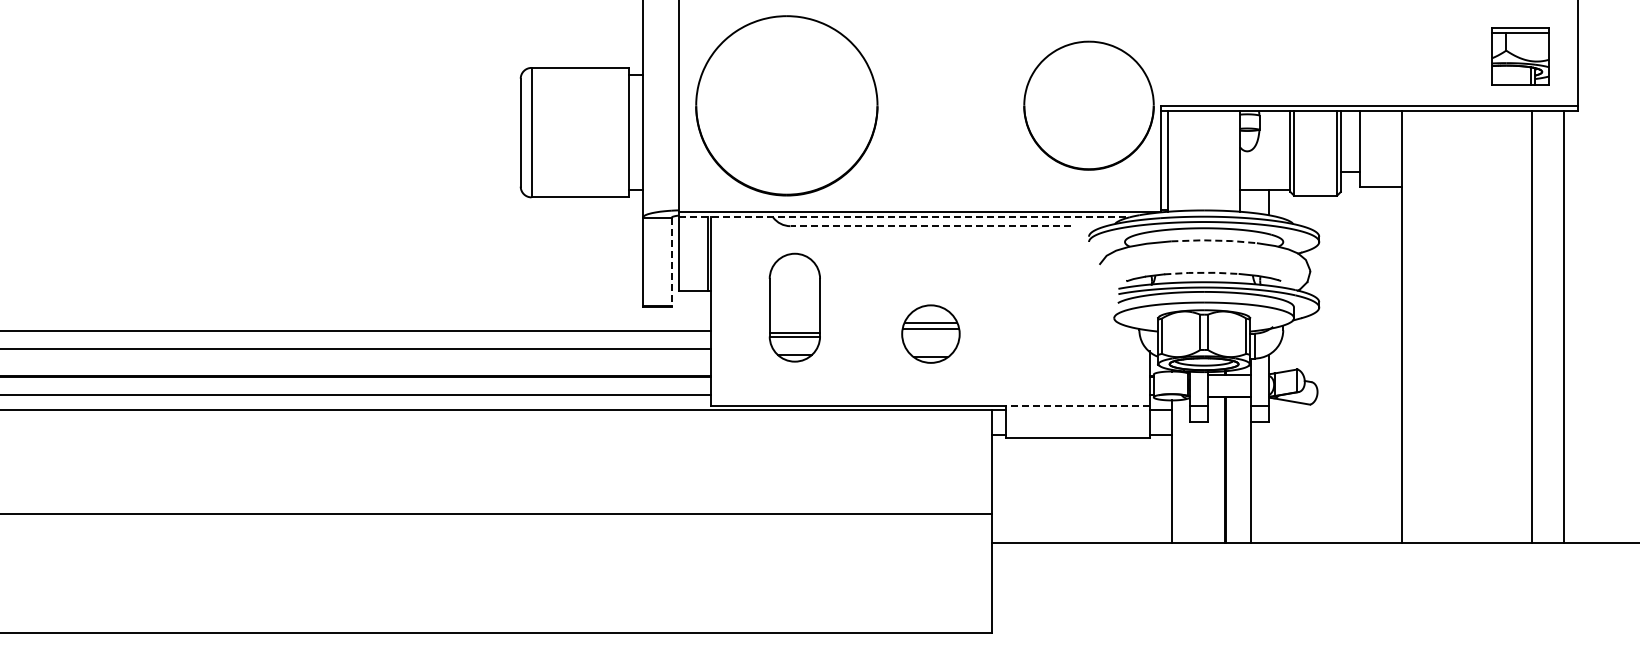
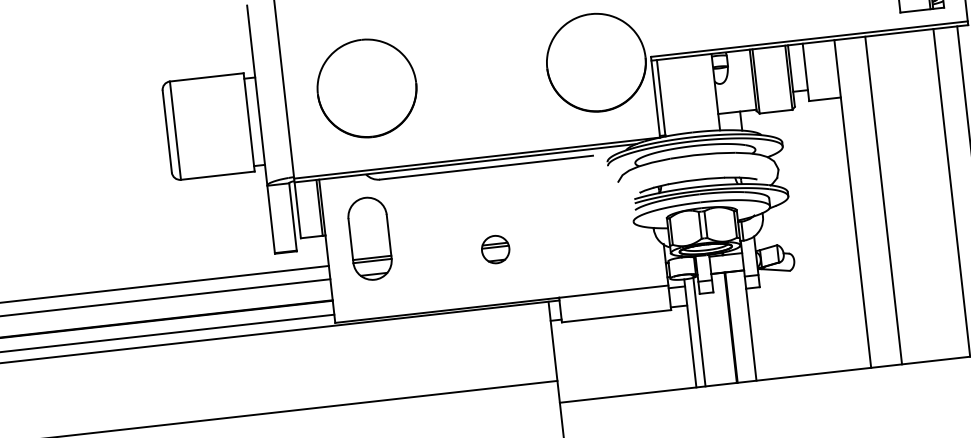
part: (786, 105) -> (366, 88), size x0.71
line: (904, 217) -> (465, 163), dashed -> solid
line: (930, 226) -> (486, 167), dashed -> solid
line: (1214, 240) -> (703, 154), dashed -> solid
line: (671, 262) -> (292, 217), dashed -> solid
line: (1202, 272) -> (696, 179), dashed -> solid
part: (794, 307) -> (369, 238), moved
line: (1442, 326) -> (883, 200), added
part: (930, 333) -> (495, 249), size x0.62
line: (1078, 406) -> (614, 291), dashed -> solid
line: (1183, 470) -> (699, 331), added

